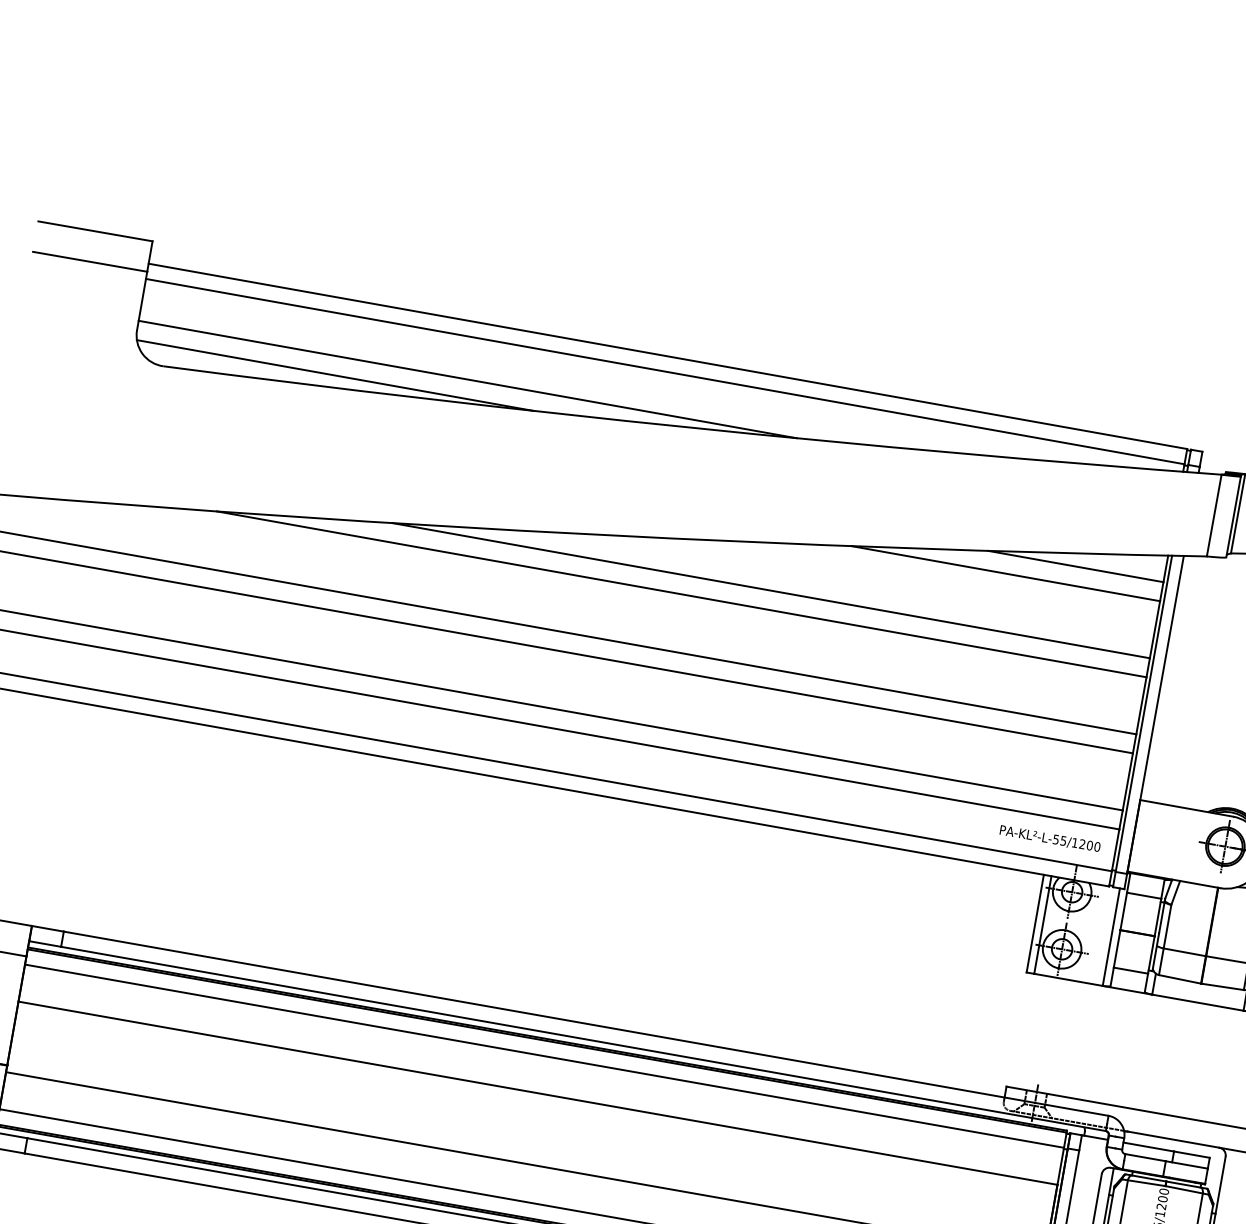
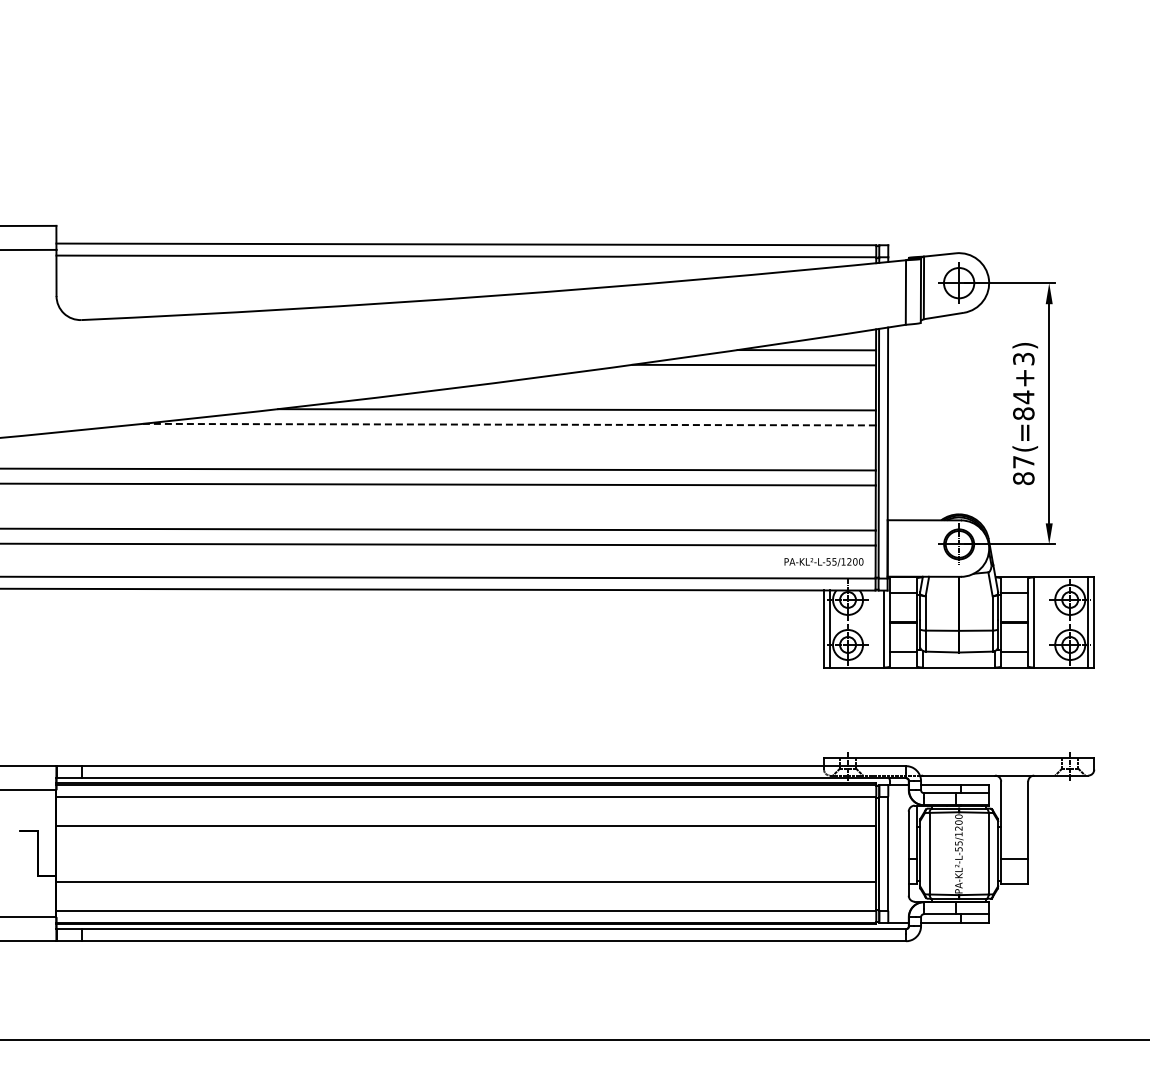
line: (334, 374) -> (213, 303), removed
line: (468, 378) -> (316, 288), removed
line: (682, 594) -> (509, 424), solid -> dashed

